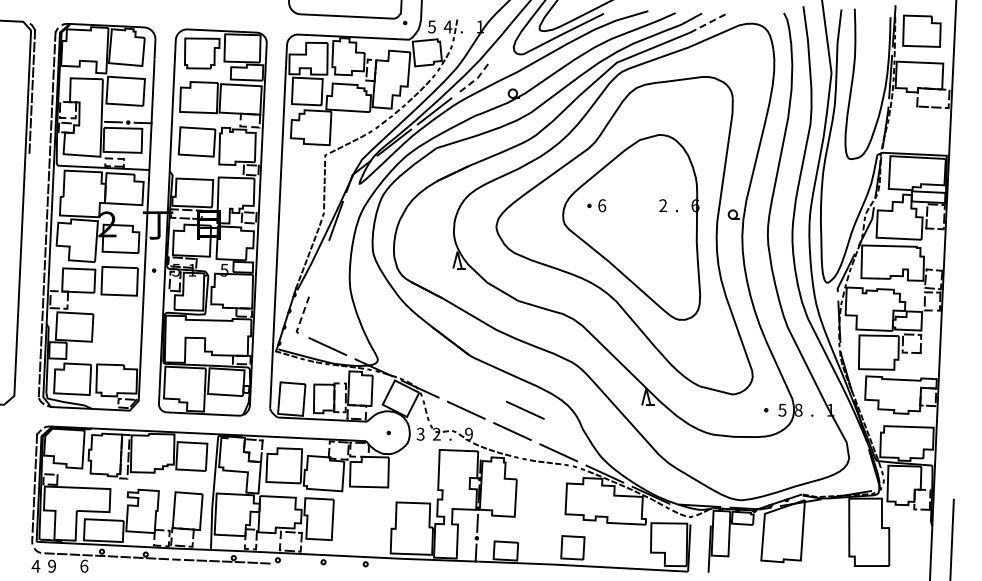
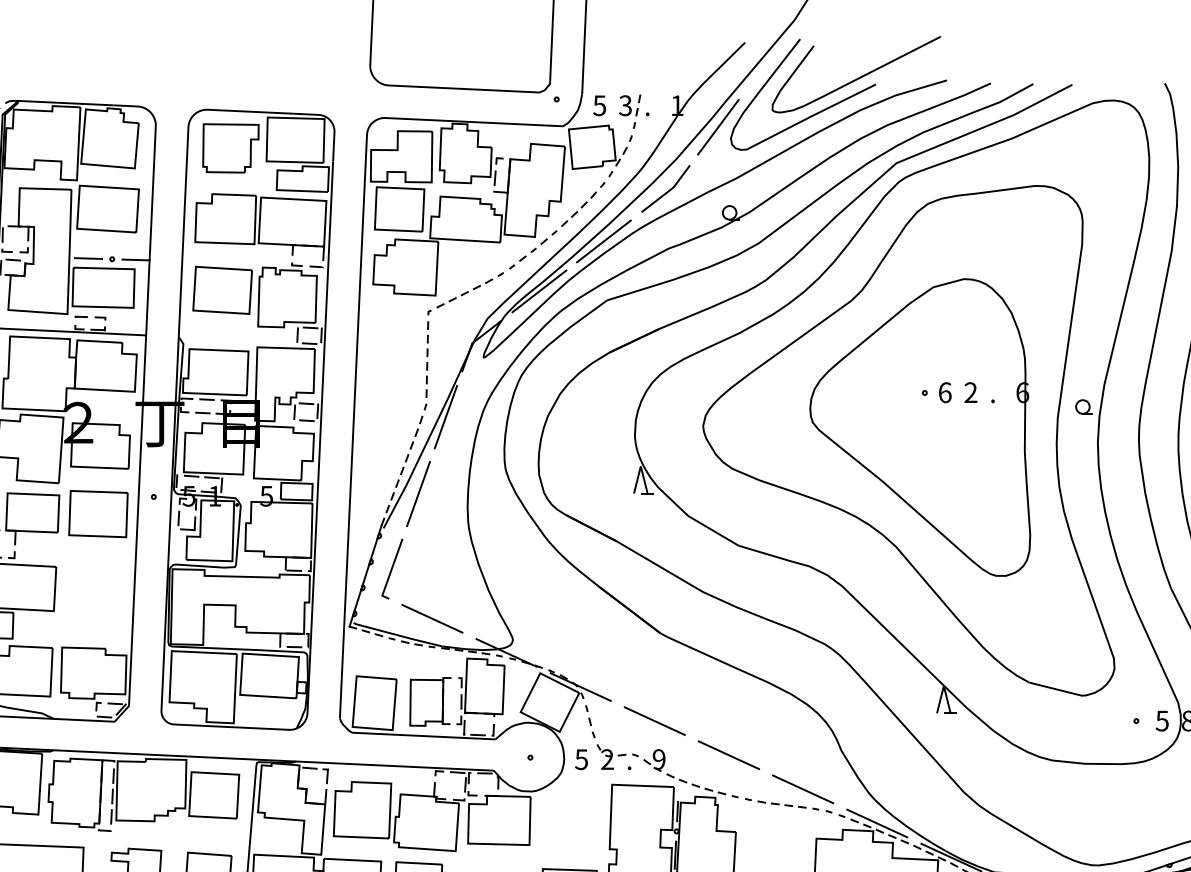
line: (708, 23) -> (1043, 100), dashed -> solid
text: (447, 26) -> (624, 105), 4 -> 3
line: (505, 40) -> (717, 127), added
line: (474, 80) -> (667, 191), dashed -> solid
part: (596, 205) -> (936, 392), moved
line: (319, 268) -> (419, 493), added
line: (301, 317) -> (390, 572), dashed -> solid
line: (525, 409) -> (749, 719), removed
text: (420, 433) -> (581, 758), 3 -> 5

